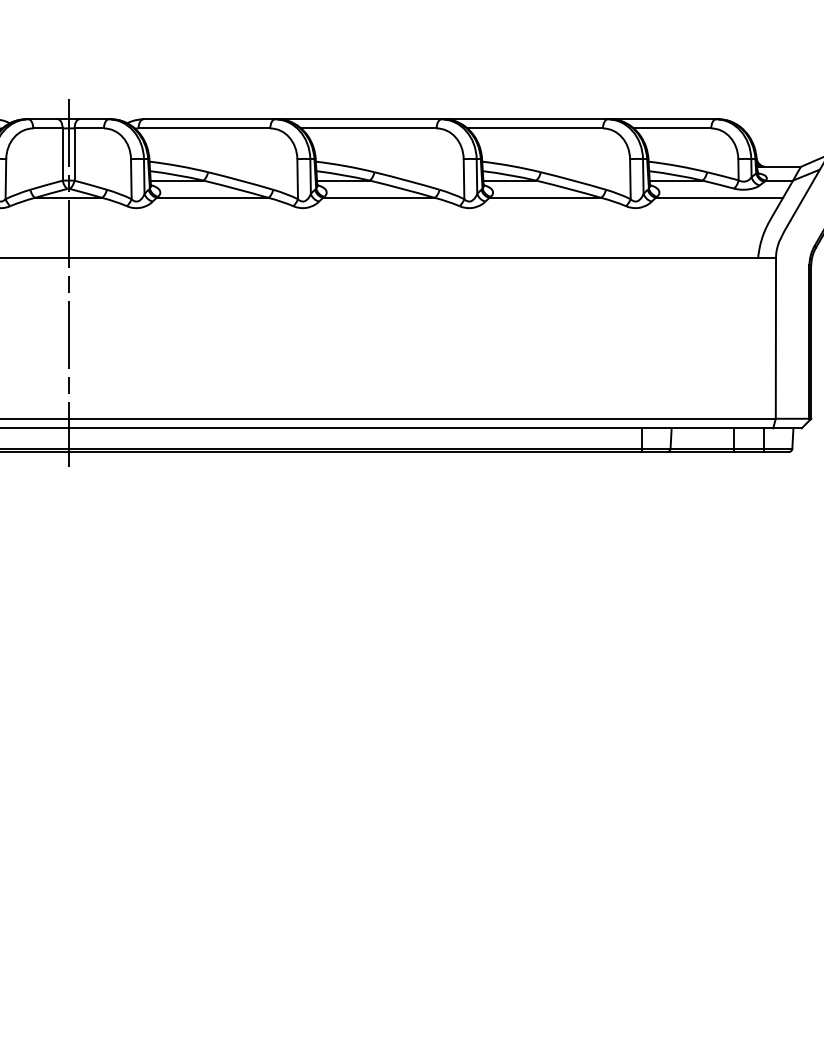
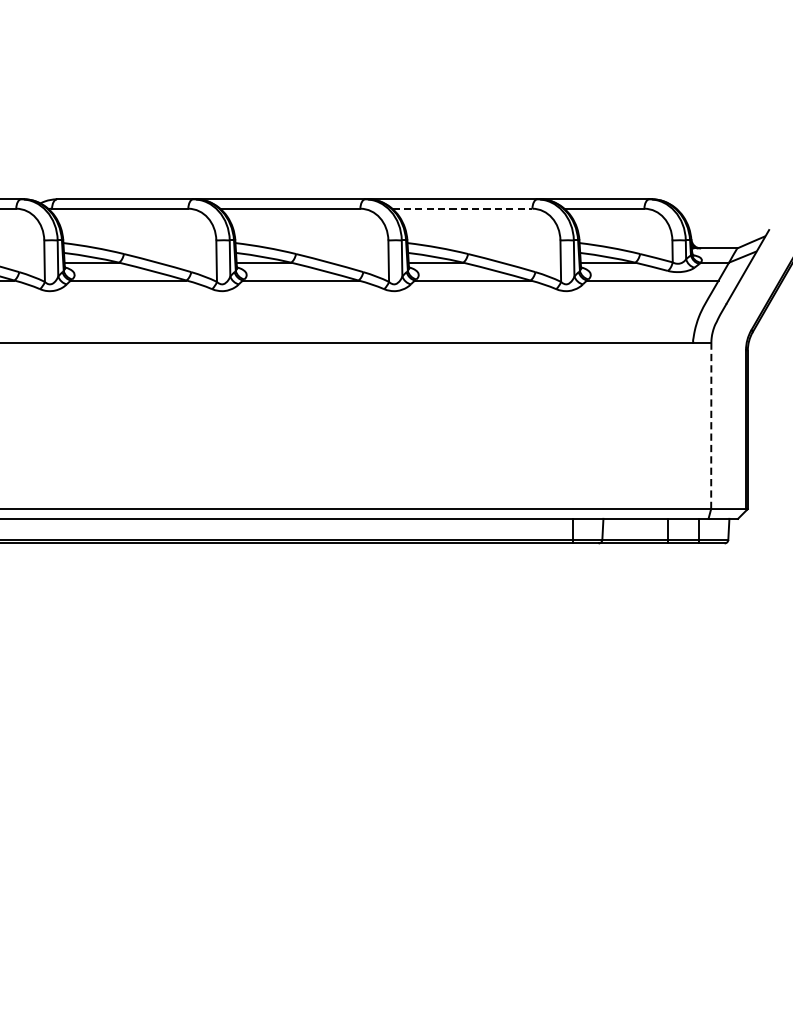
line: (535, 128) -> (462, 208), solid -> dashed
line: (775, 337) -> (710, 424), solid -> dashed

